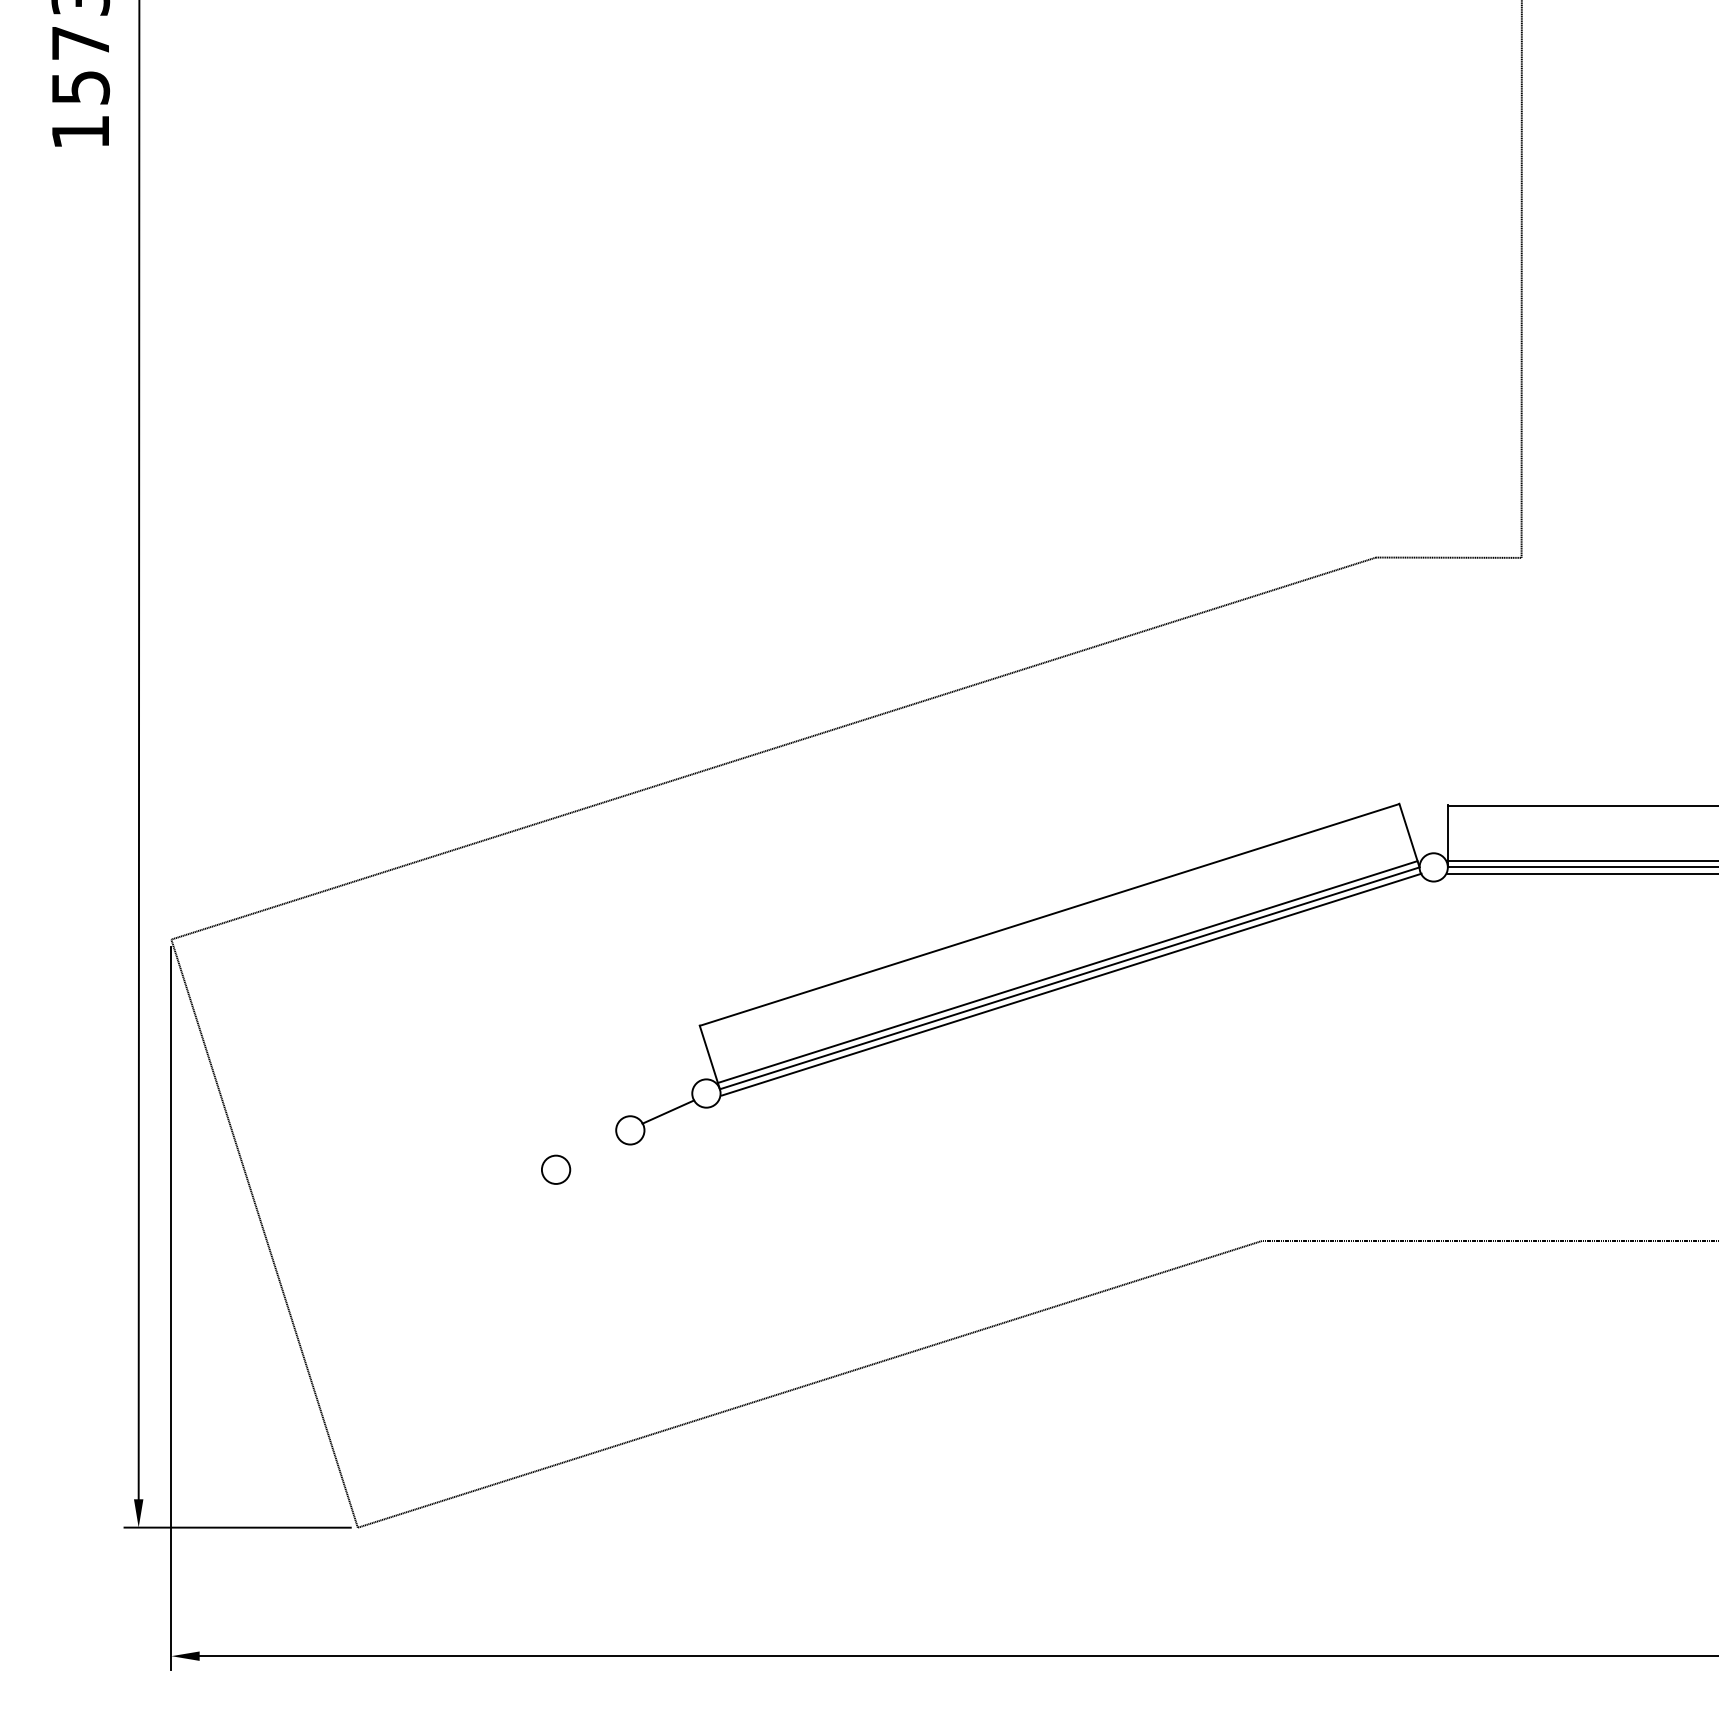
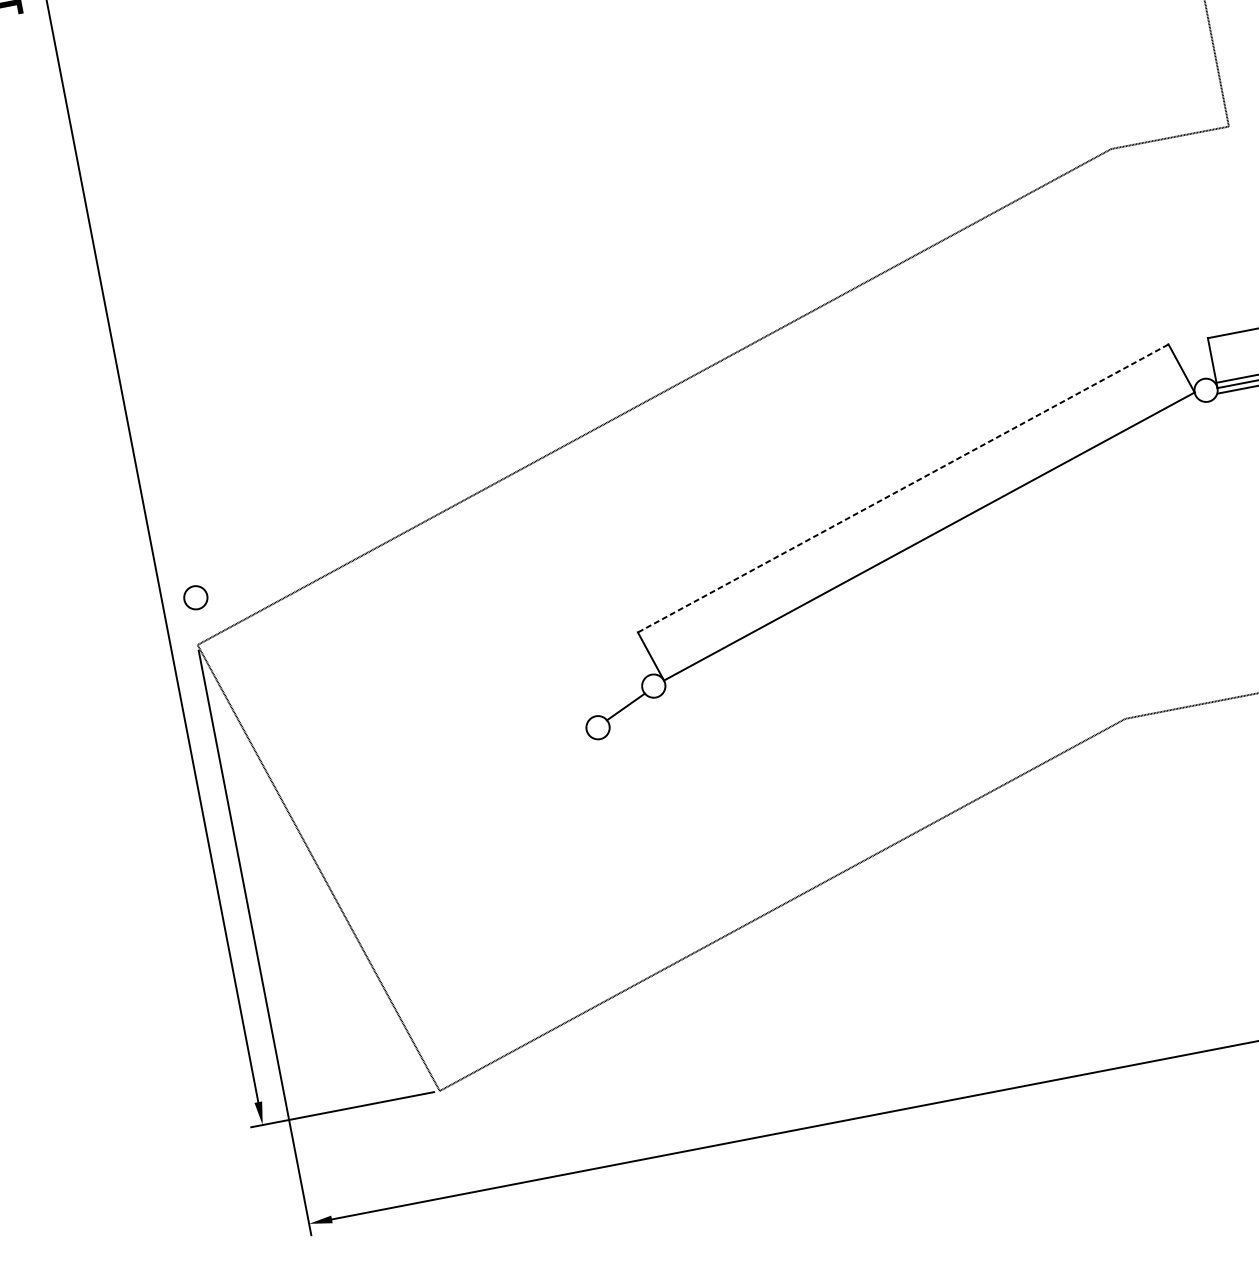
line: (1049, 914) -> (903, 488), solid -> dashed
line: (1067, 971) -> (926, 531), removed
line: (1071, 984) -> (931, 541), removed
circle: (556, 1169) -> (196, 597), moved

